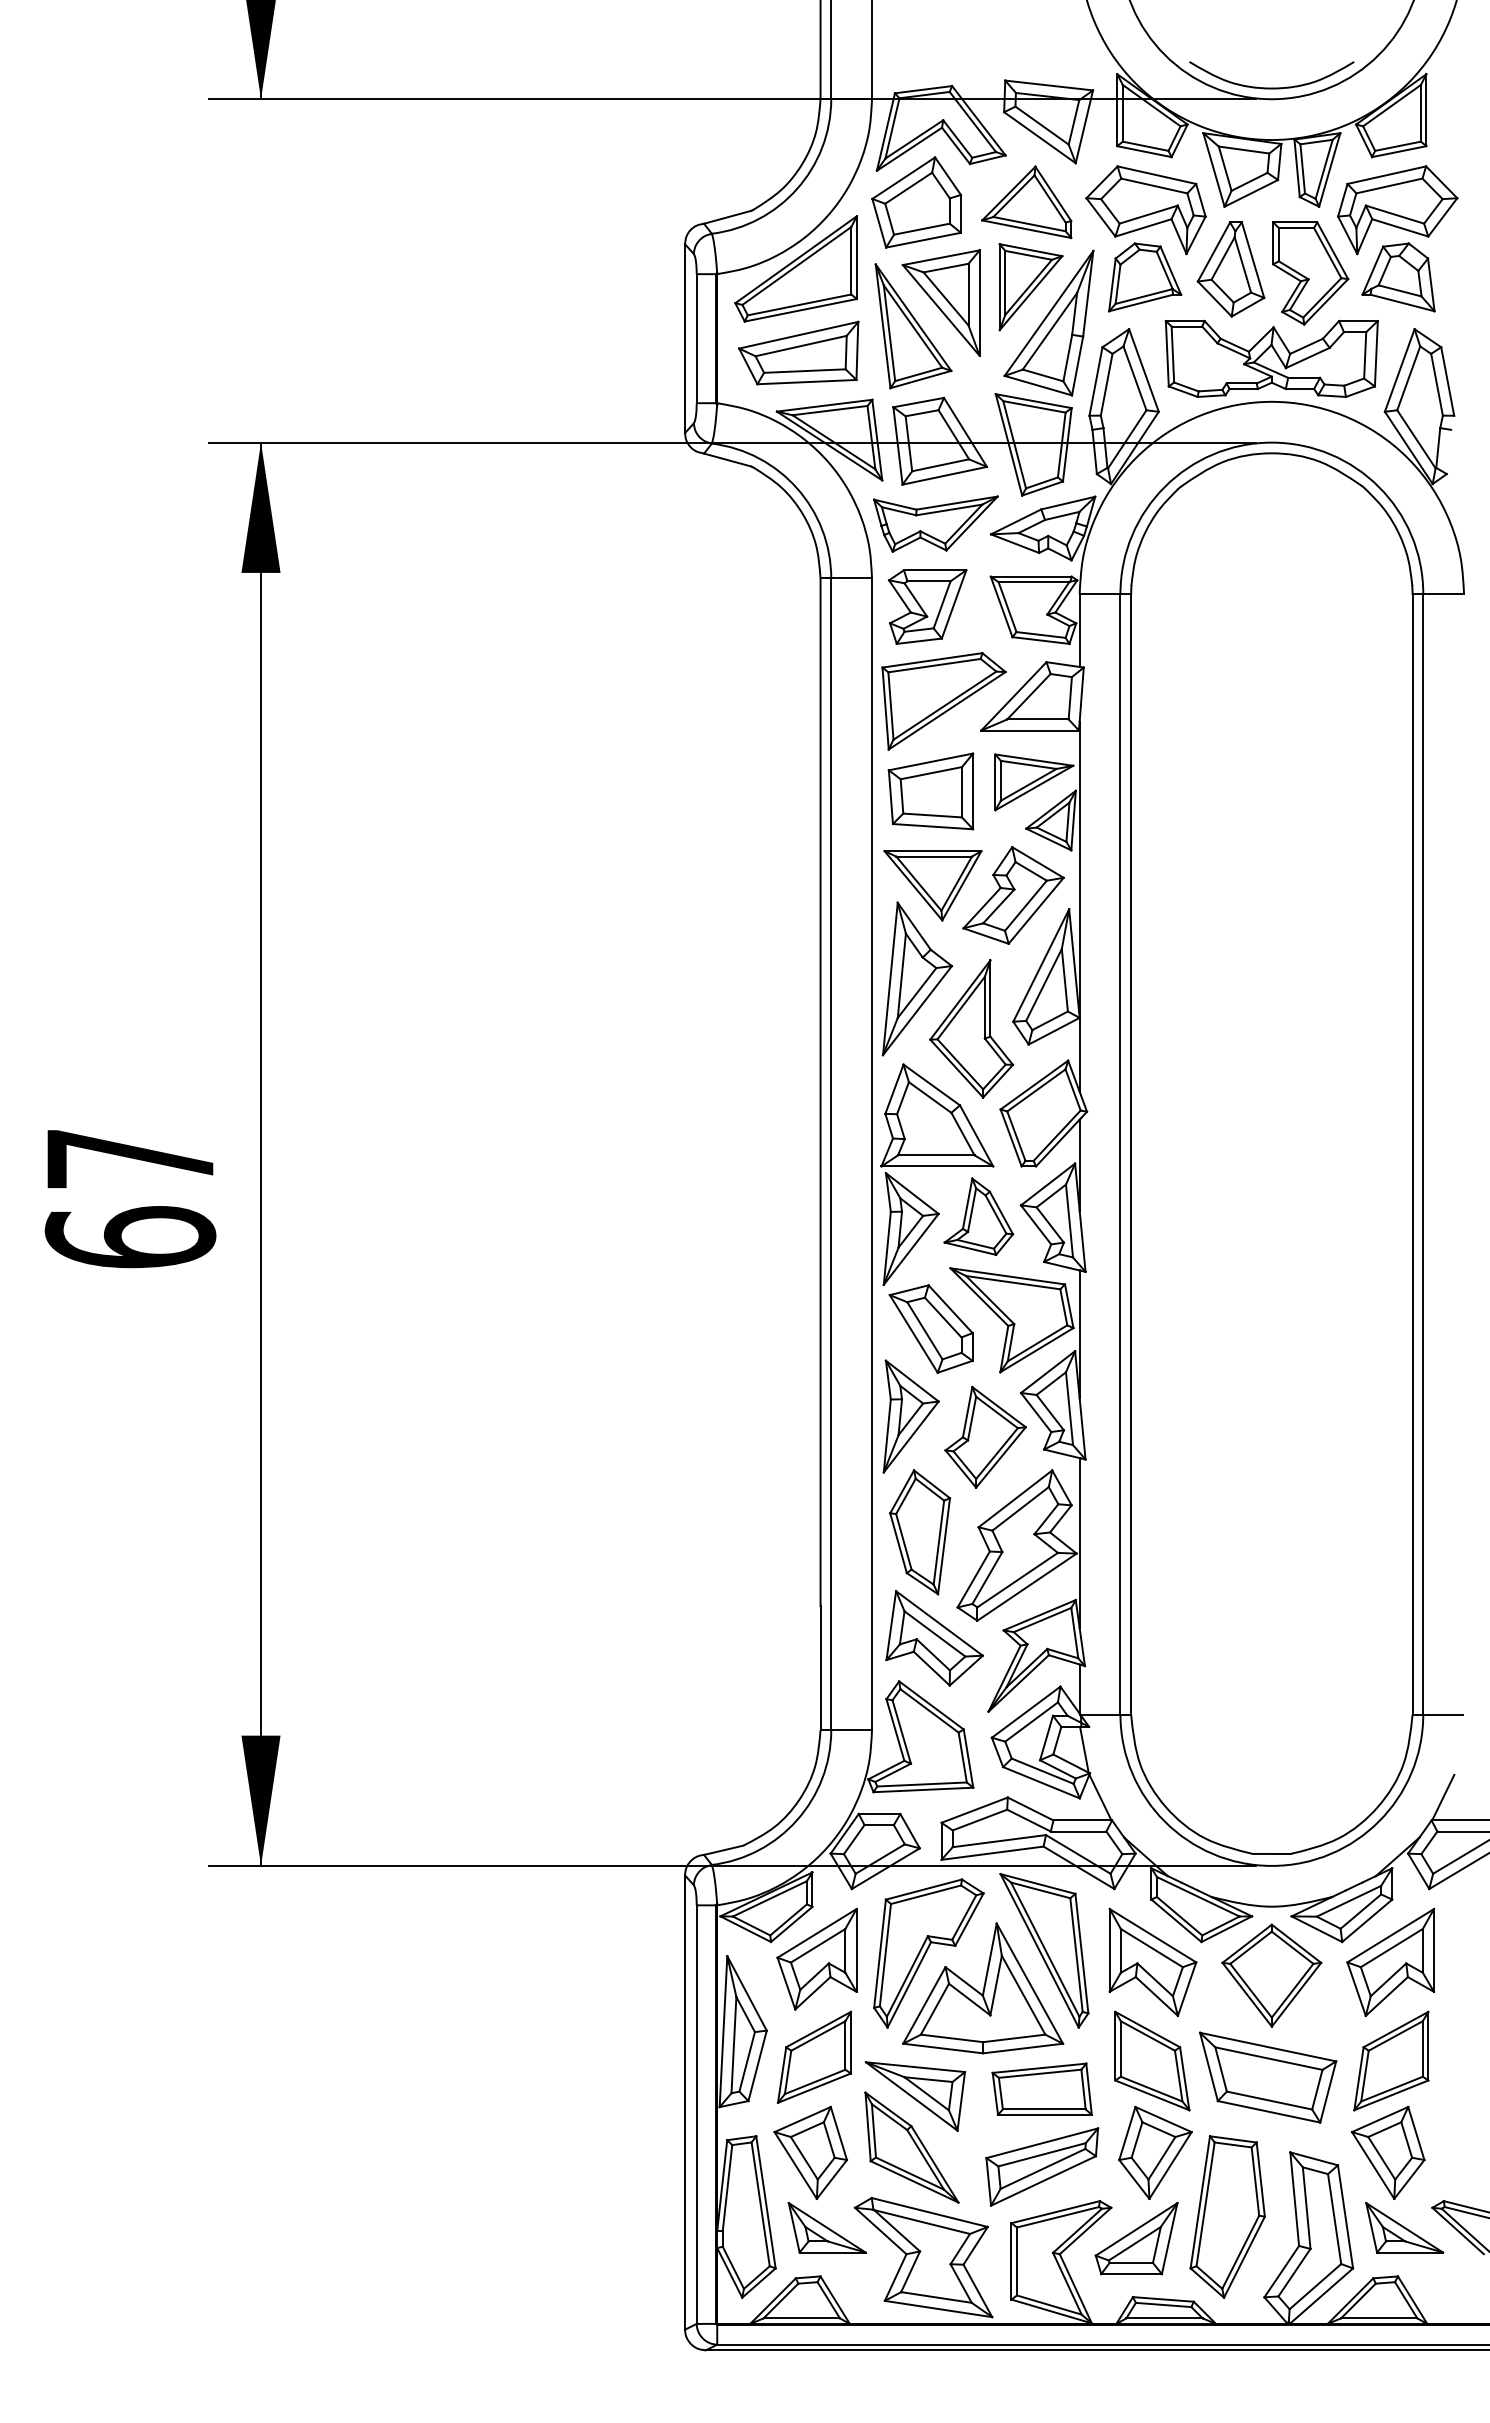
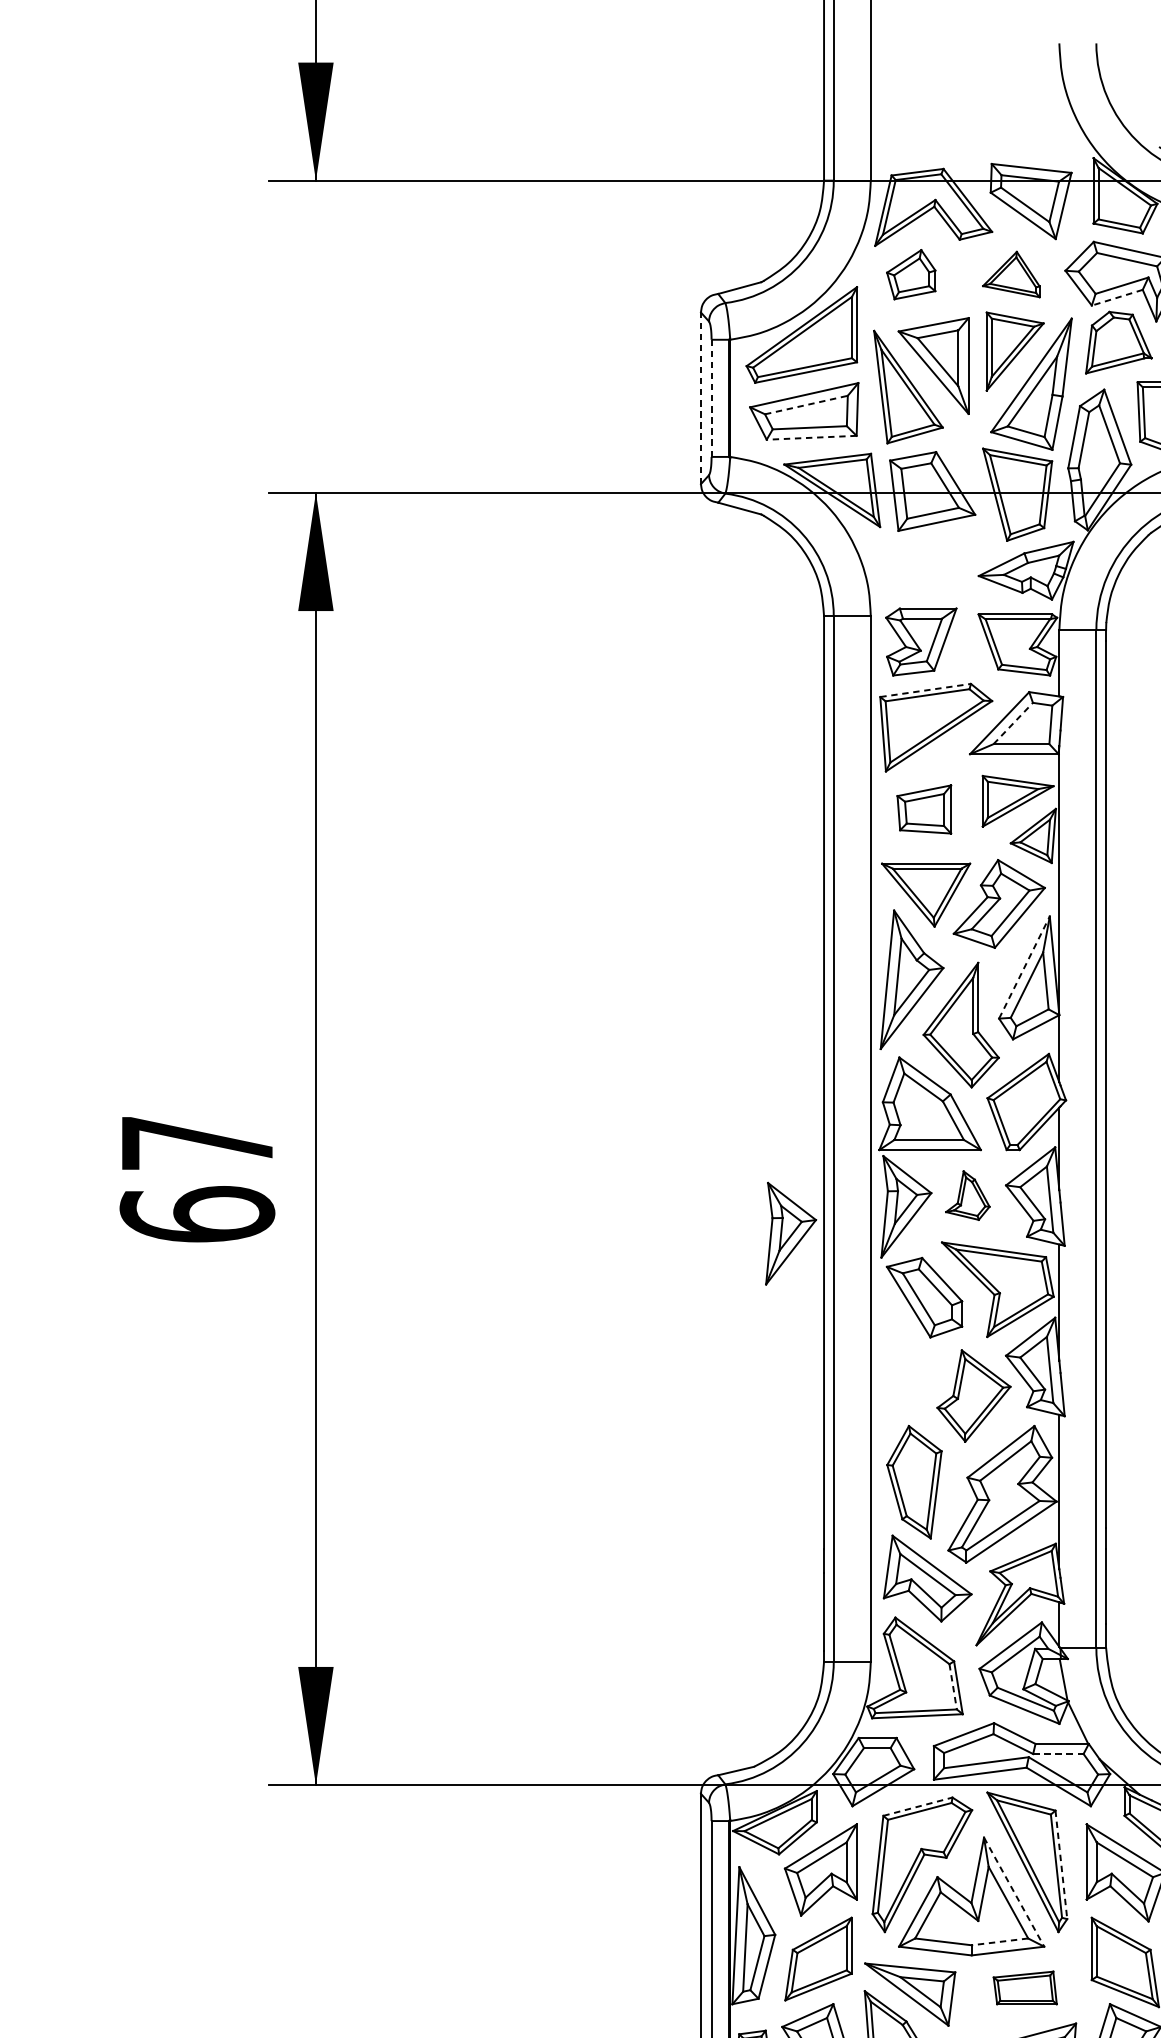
part: (916, 202) -> (911, 274), size x0.6
part: (1026, 202) -> (1011, 274), size x0.7
line: (1143, 228) -> (1117, 298), solid -> dashed
line: (685, 338) -> (701, 398), solid -> dashed
line: (696, 338) -> (711, 398), solid -> dashed
line: (801, 346) -> (806, 405), solid -> dashed
line: (806, 382) -> (811, 438), solid -> dashed
part: (935, 523) -> (928, 566), removed
line: (932, 660) -> (925, 690), solid -> dashed
line: (1029, 696) -> (1013, 723), solid -> dashed
part: (930, 791) -> (923, 809), size x0.7
line: (1041, 965) -> (1024, 967), solid -> dashed
part: (978, 1216) -> (967, 1195), size x0.7
part: (910, 1416) -> (790, 1233), moved
line: (962, 1758) -> (952, 1687), solid -> dashed
line: (1078, 1831) -> (1058, 1753), solid -> dashed
line: (924, 1889) -> (918, 1806), solid -> dashed
line: (1081, 1954) -> (1061, 1865), solid -> dashed
line: (1029, 1983) -> (1013, 1892), solid -> dashed
line: (1013, 2038) -> (999, 1941), solid -> dashed
part: (1041, 2088) -> (1024, 1987), size x0.7

